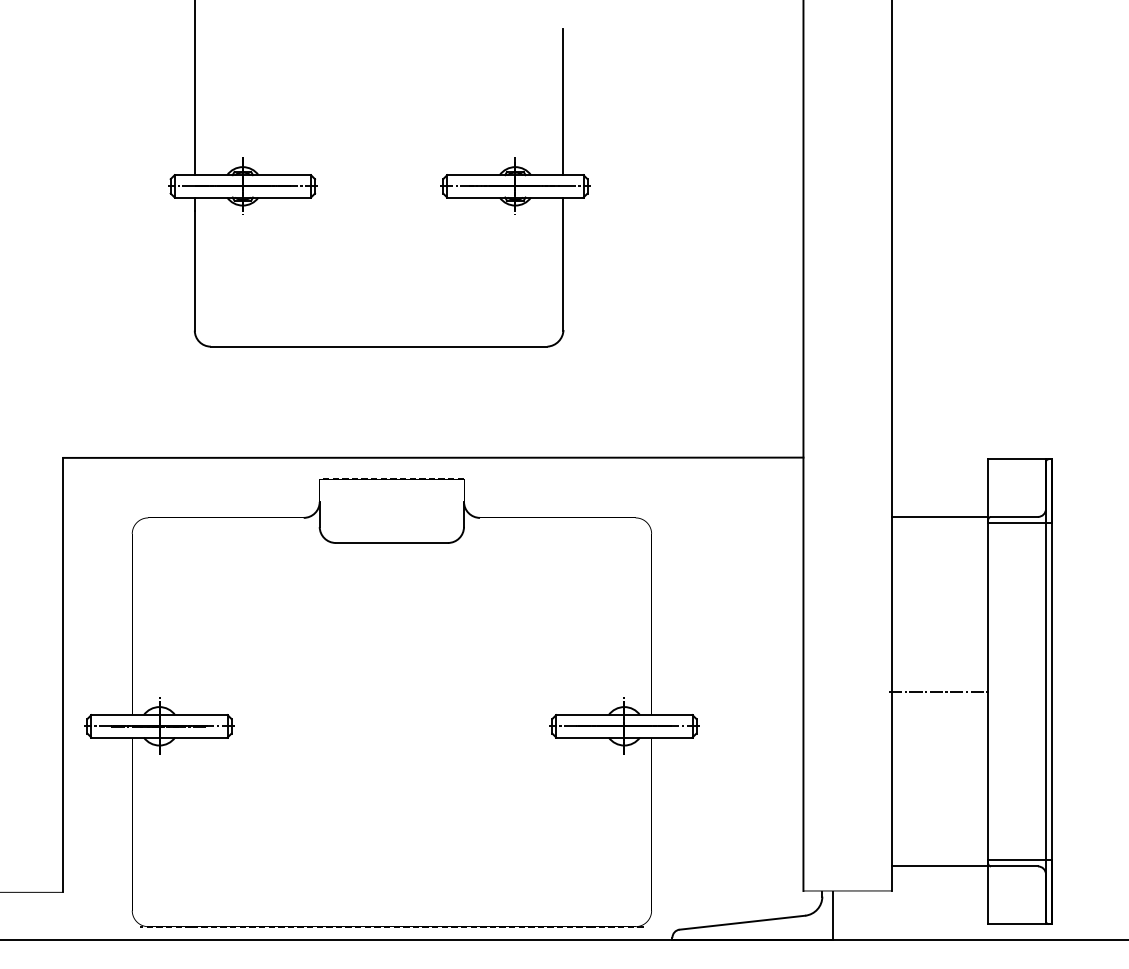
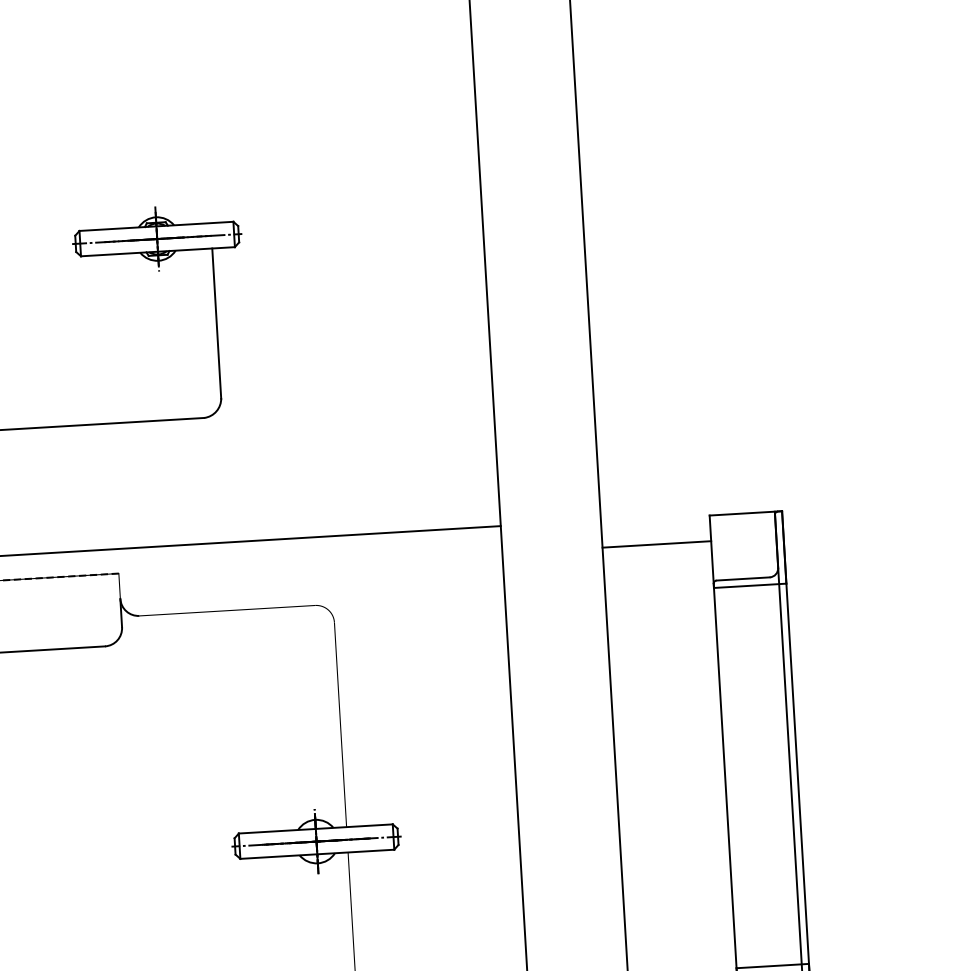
line: (563, 102) -> (205, 141), removed
line: (940, 516) -> (657, 543), moved
line: (939, 691) -> (670, 781), removed

